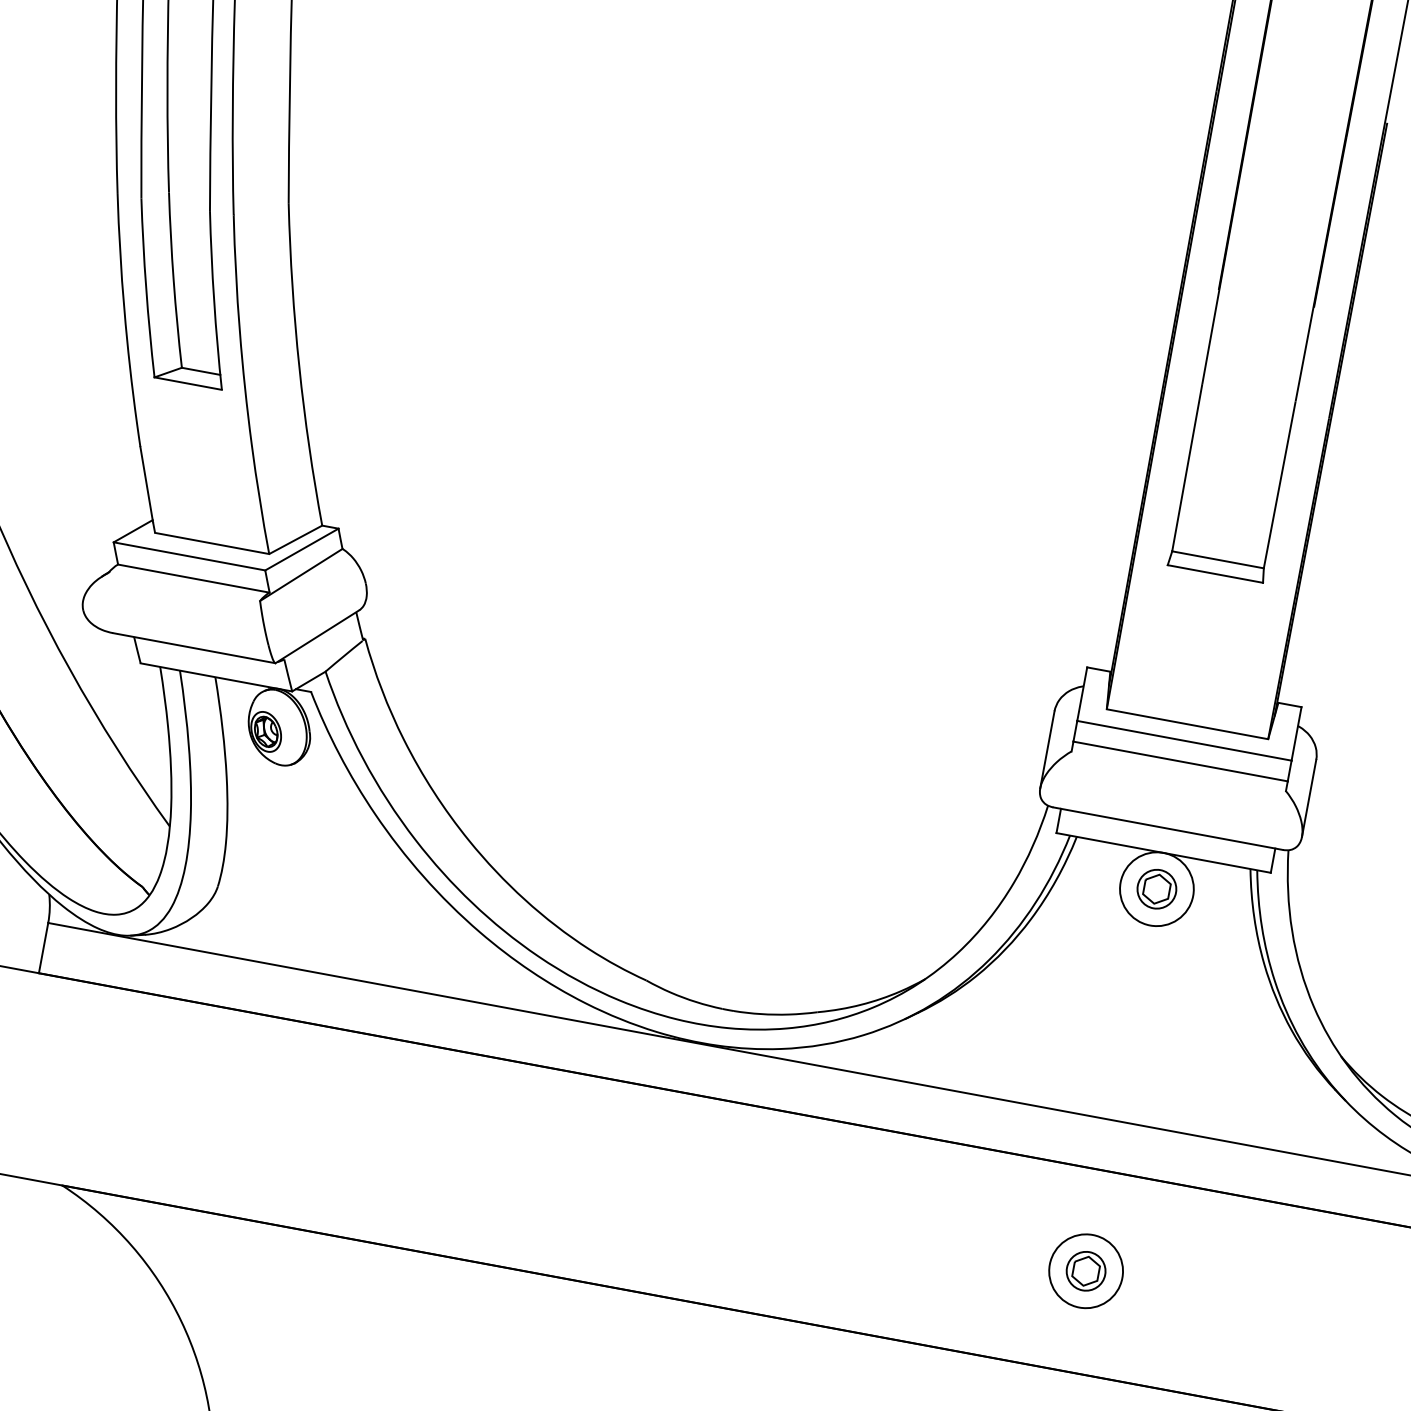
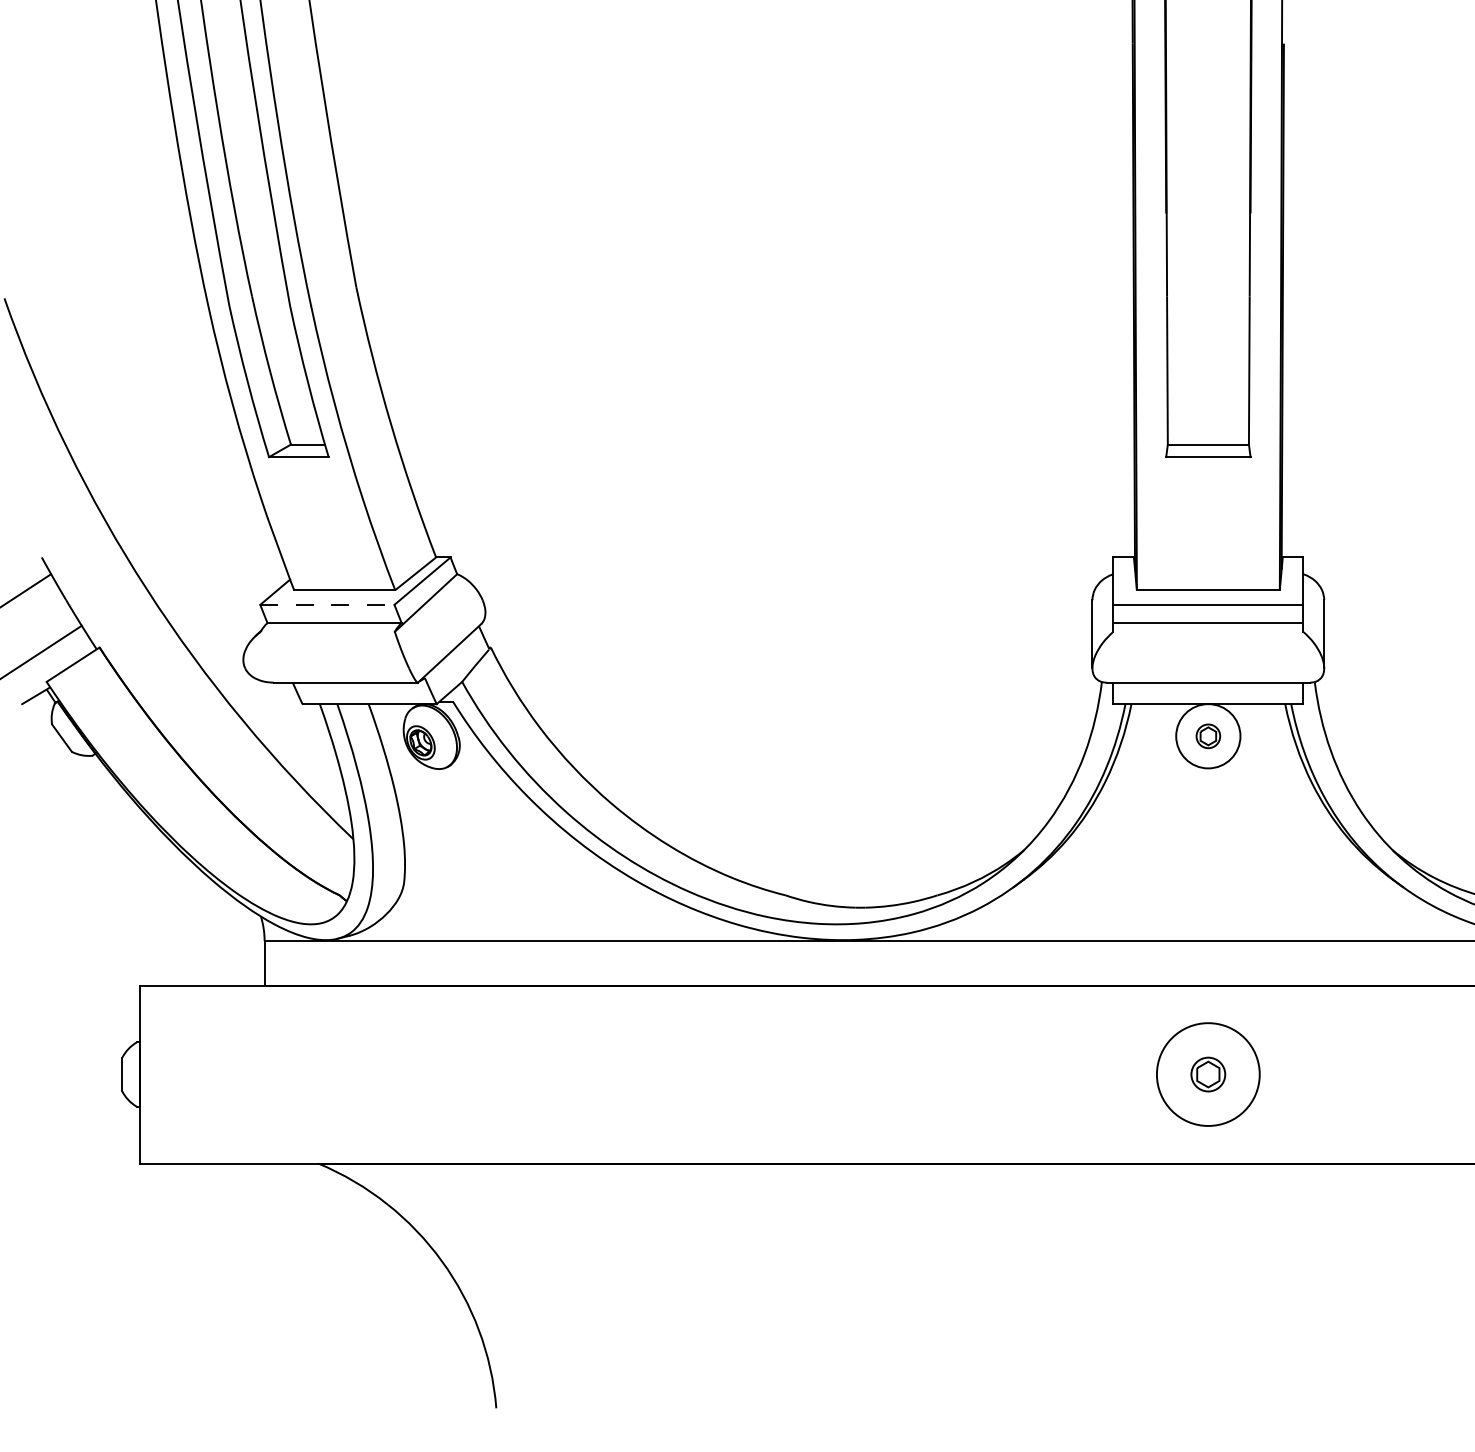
line: (189, 556) -> (327, 604), solid -> dashed
part: (1157, 889) -> (1208, 736), size x0.7
circle: (1086, 1271) -> (1208, 1074), size x1.6

